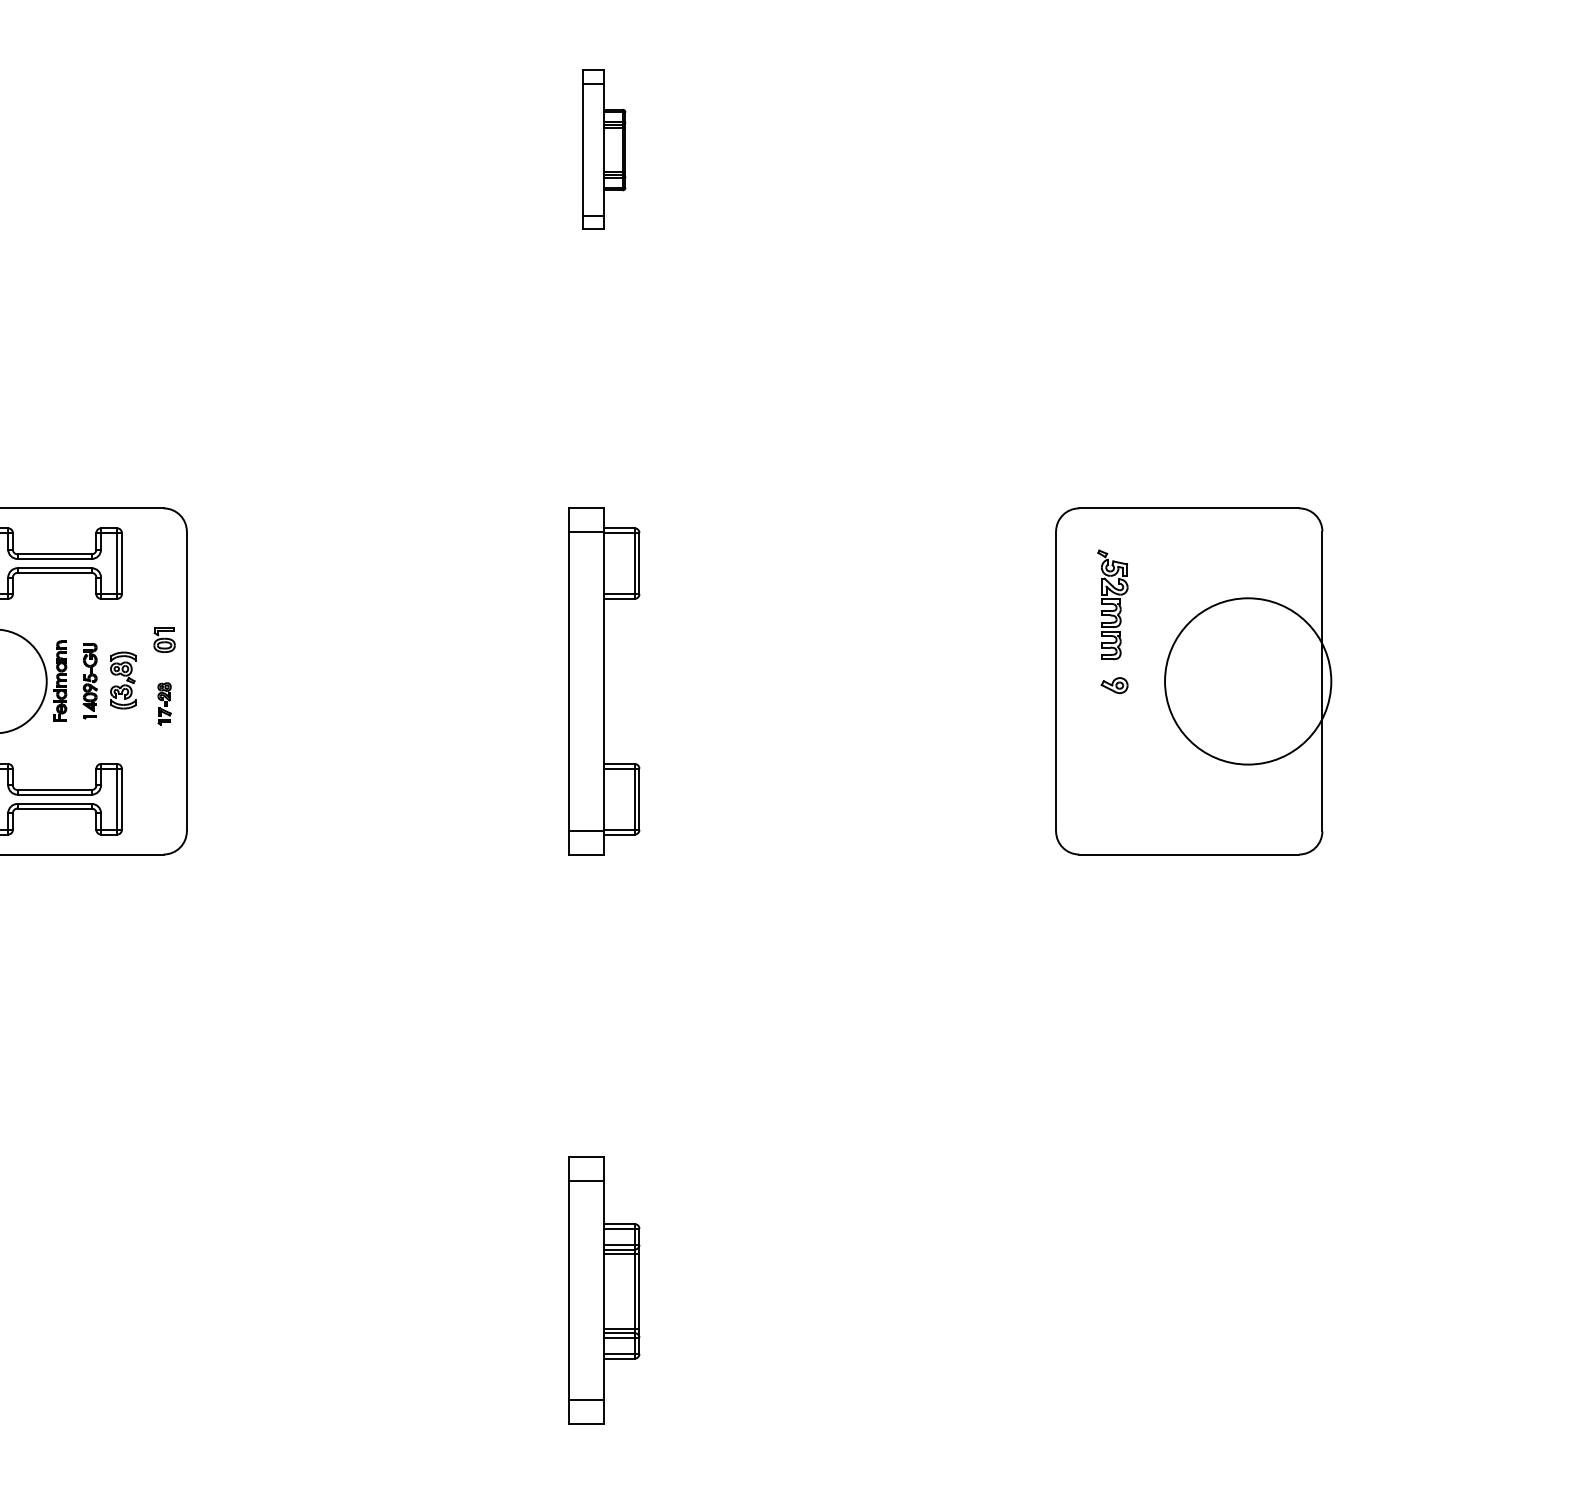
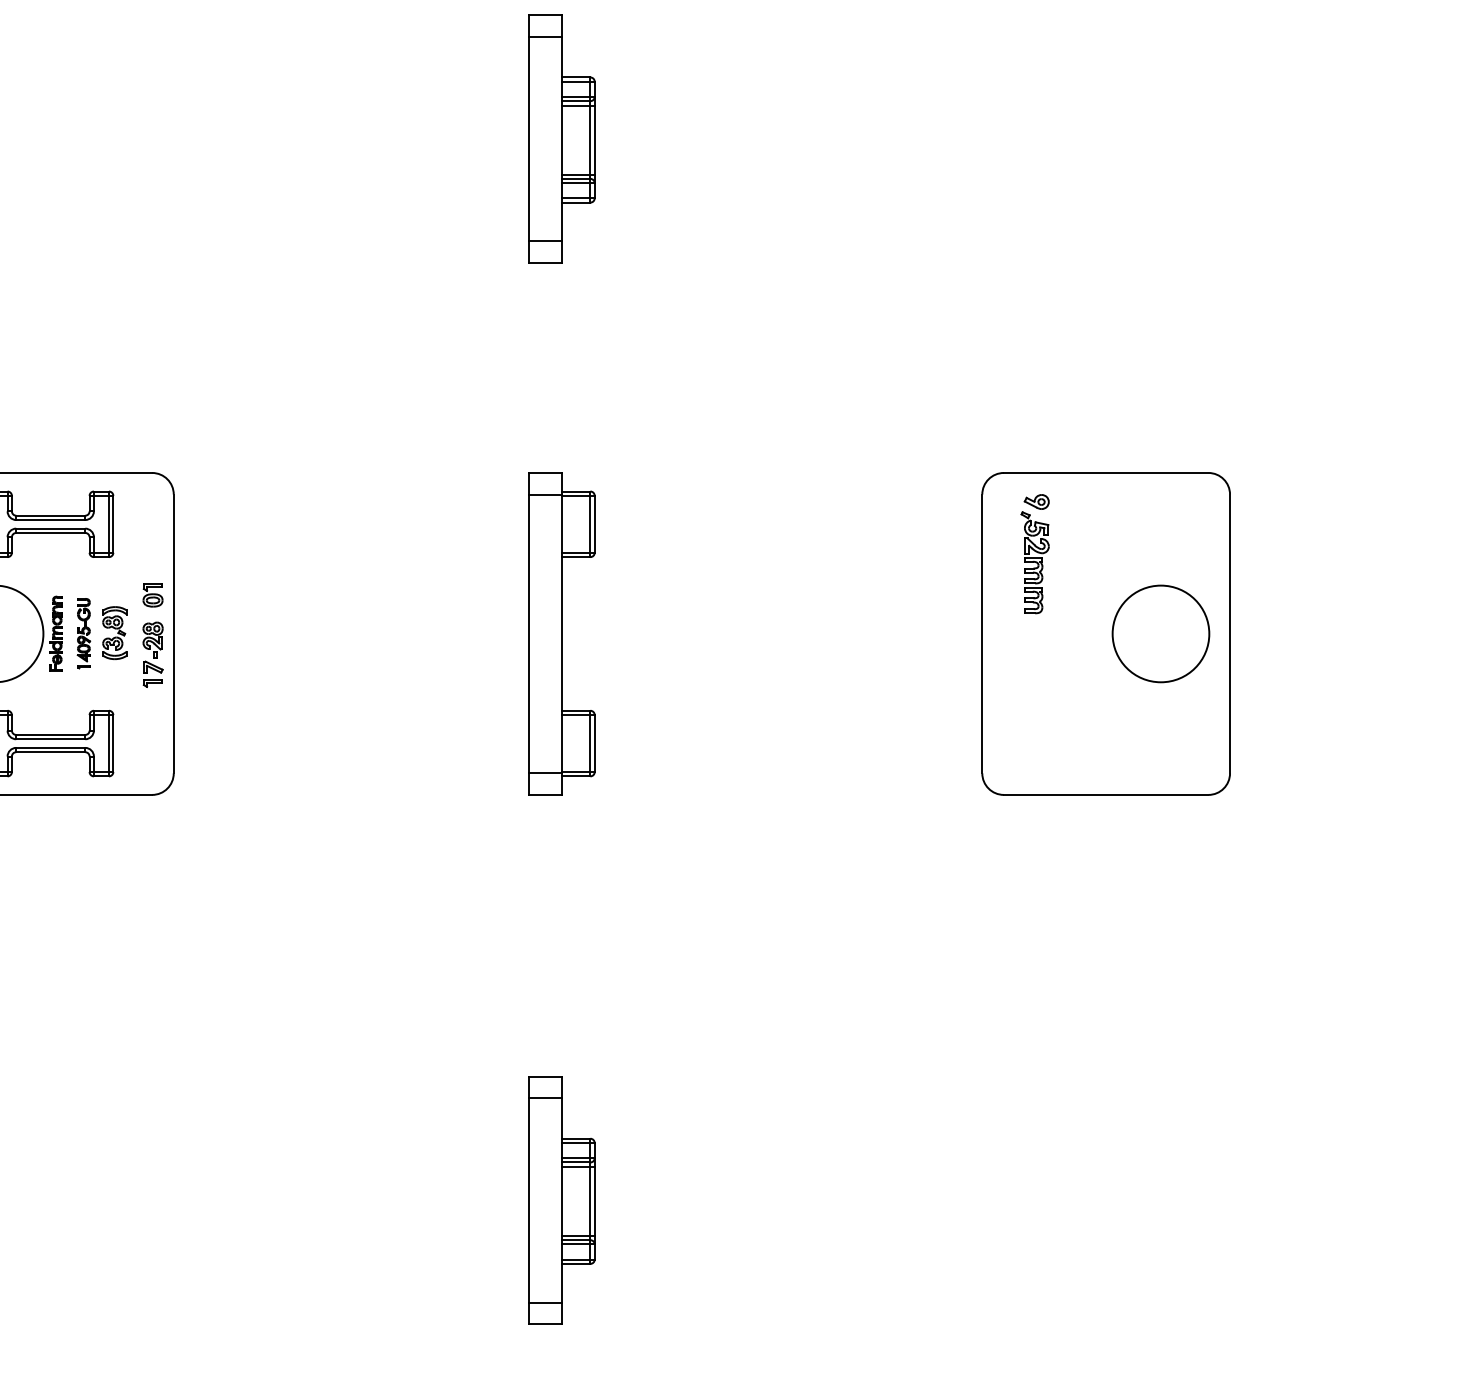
part: (604, 149) -> (562, 139), size x1.67
circle: (1248, 681) -> (1161, 634), size x0.62
part: (1114, 685) -> (1036, 501), moved
part: (164, 703) -> (152, 654), size x1.67

